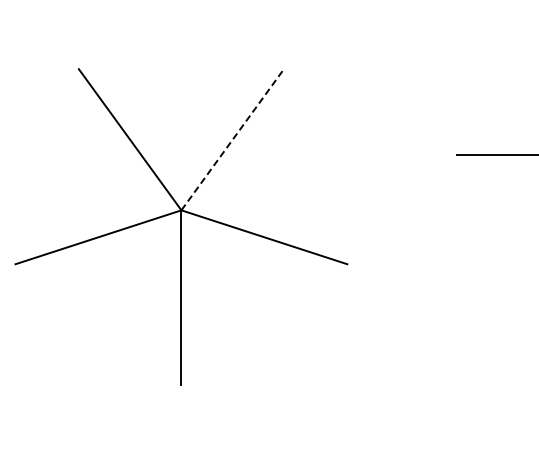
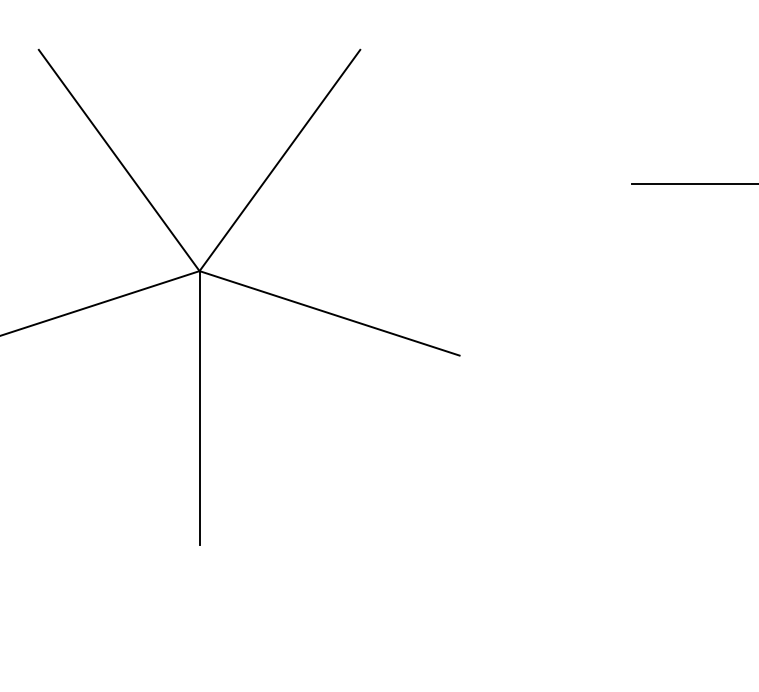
line: (232, 139) -> (279, 160), dashed -> solid

